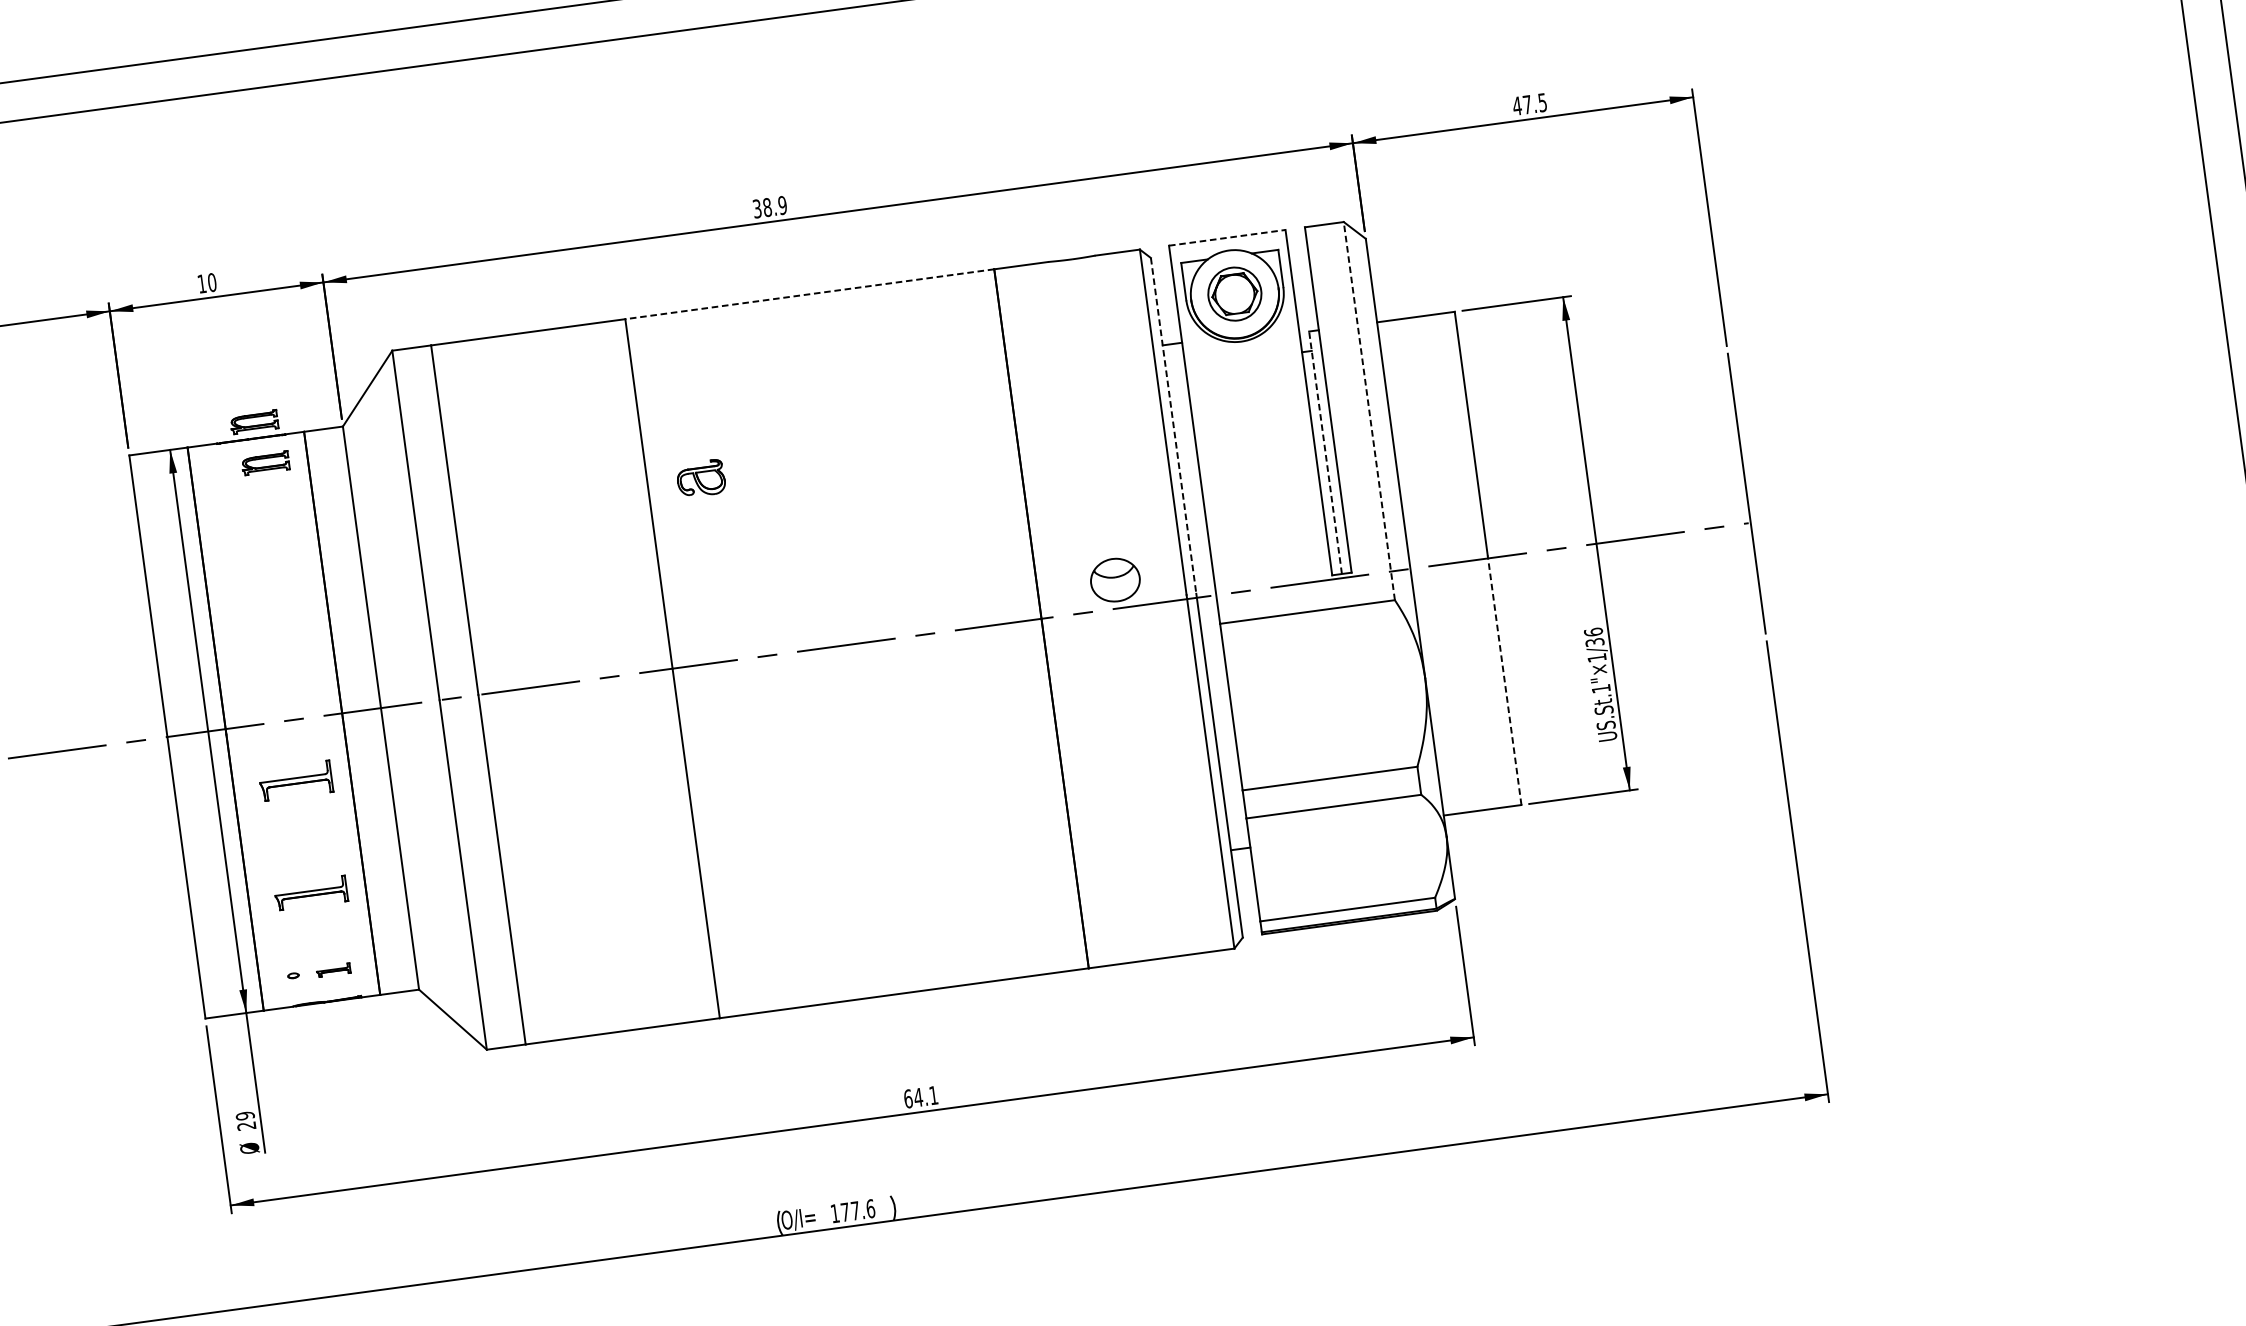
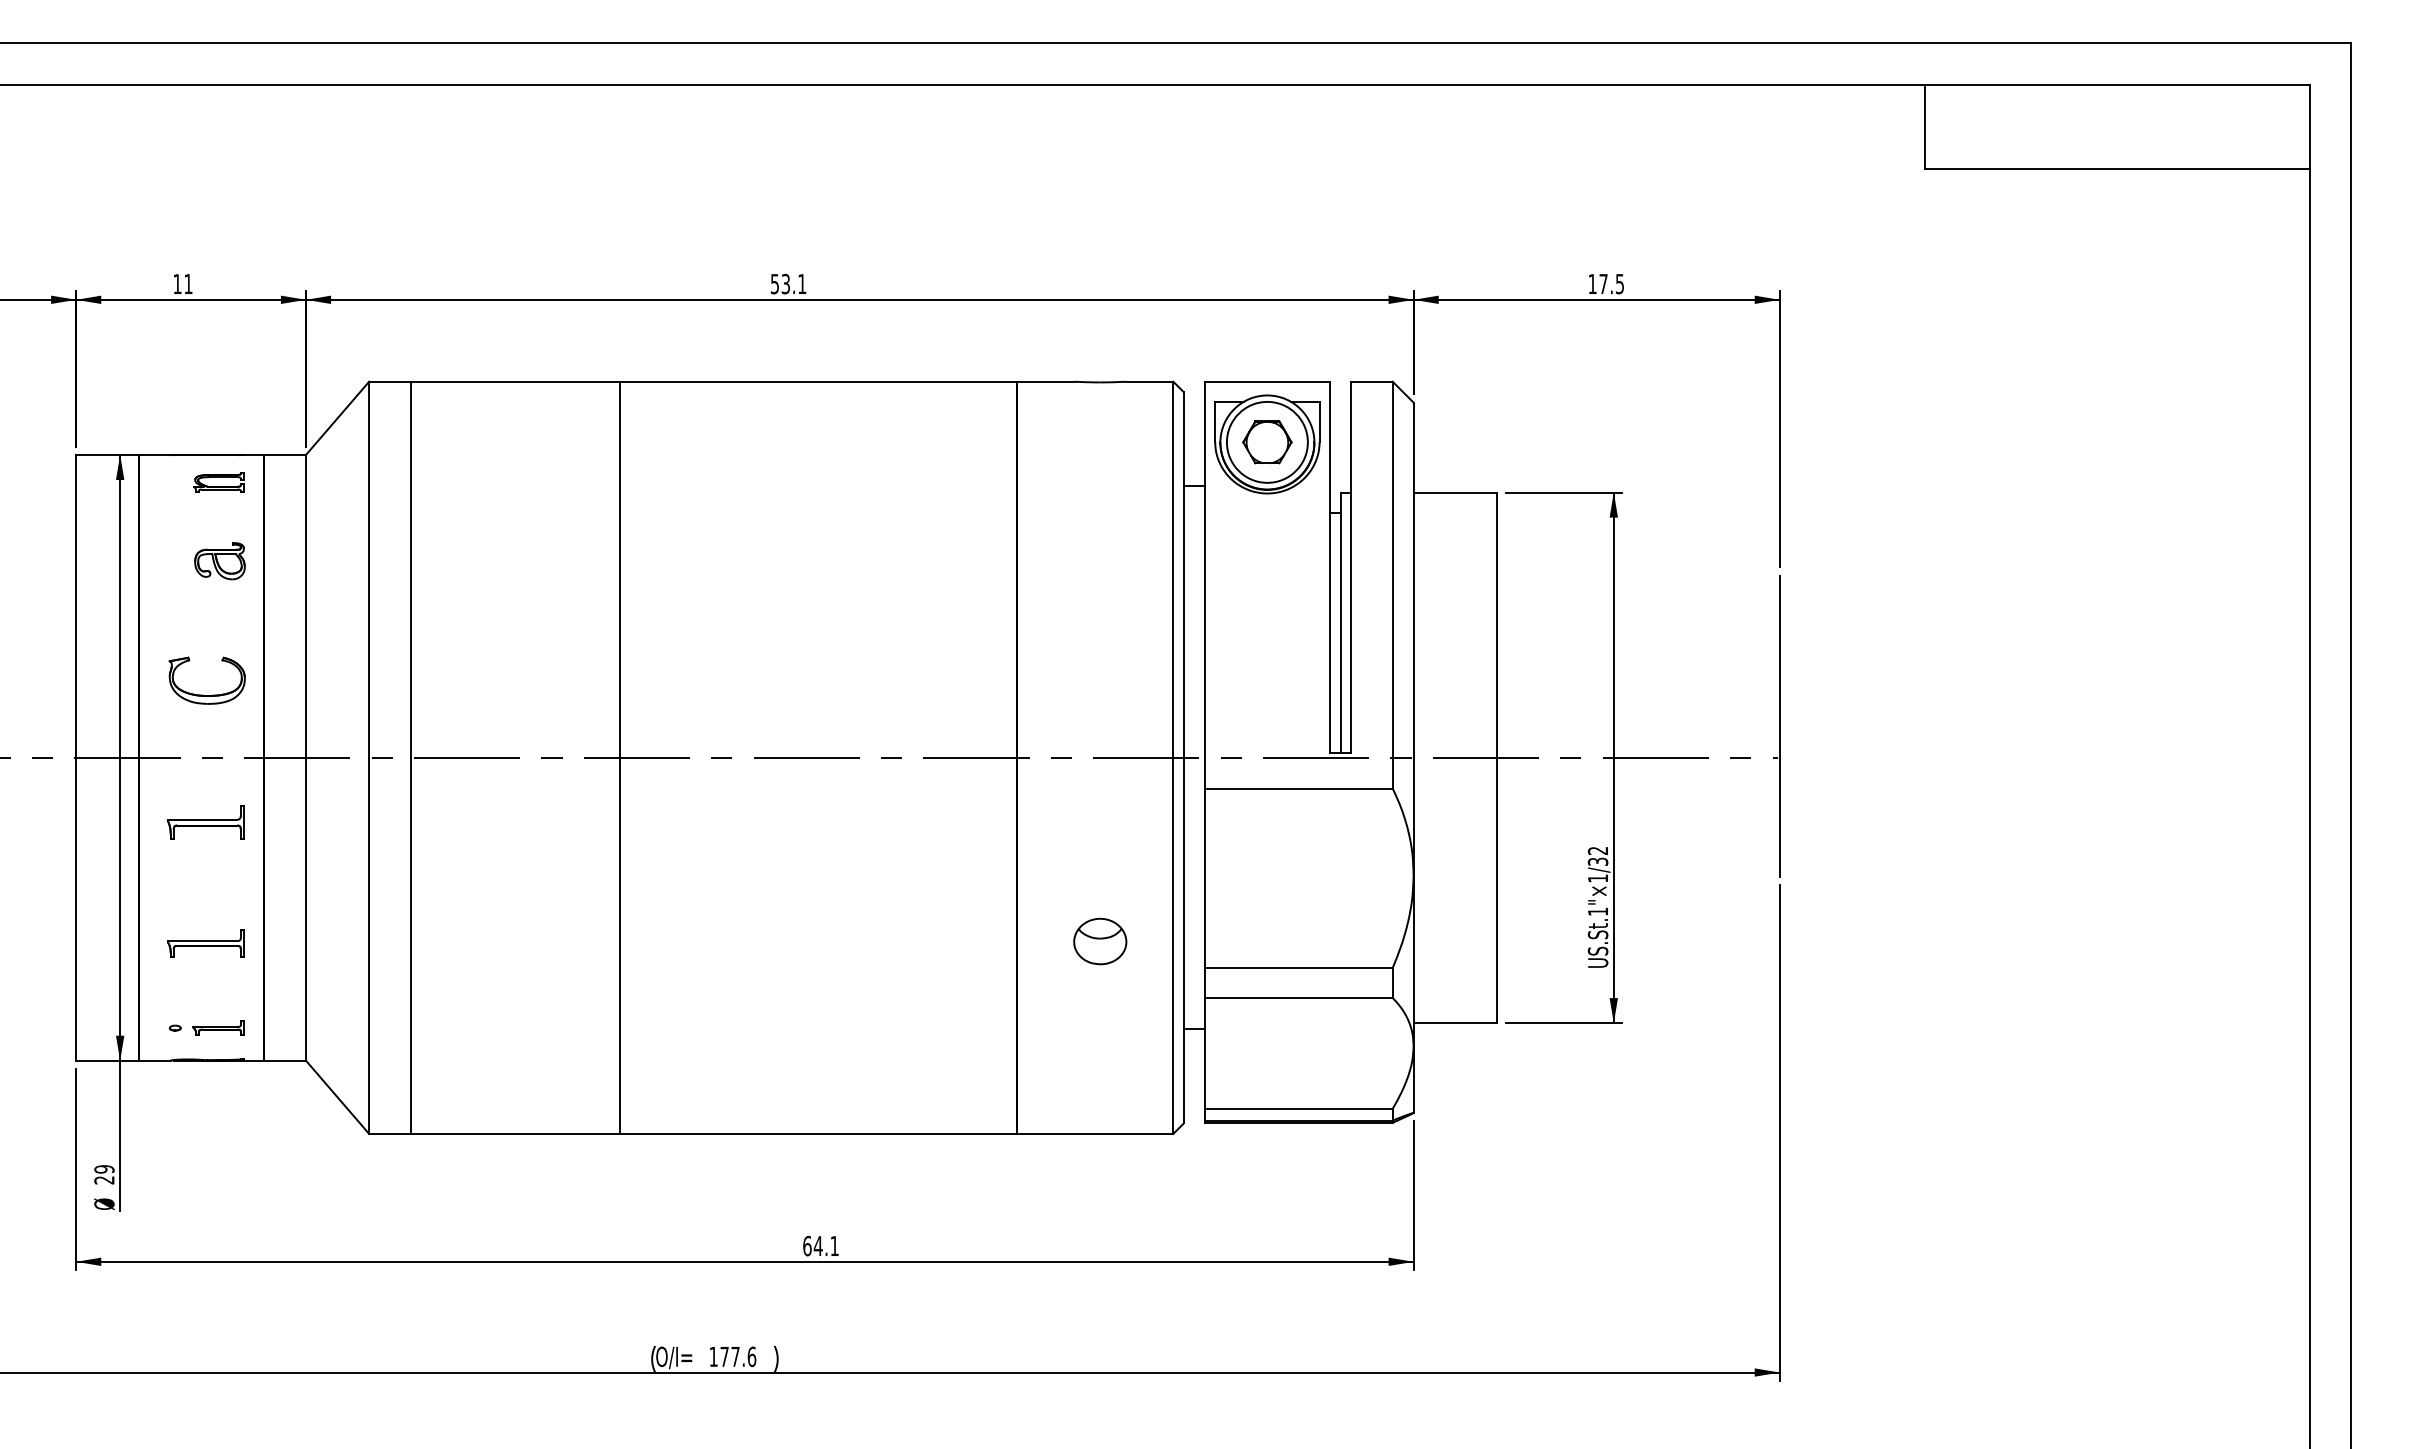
text: (1517, 105) -> (1592, 283), 47.5 -> 17.5
text: (769, 206) -> (788, 283), 38.9 -> 53.1
line: (1227, 237) -> (1267, 381), dashed -> solid
text: (212, 282) -> (188, 283), 10 -> 11
circle: (1233, 293) -> (1266, 441), size x1.43
line: (809, 294) -> (817, 381), dashed -> solid
line: (1369, 410) -> (1392, 584), dashed -> solid
part: (253, 422) -> (212, 437), removed
line: (1173, 425) -> (1183, 572), dashed -> solid
line: (1325, 452) -> (1340, 622), dashed -> solid
part: (700, 479) -> (219, 561), moved
part: (1115, 580) -> (1100, 941), moved
text: (1592, 631) -> (1597, 850), US.St.1"×1/36 -> US.St.1"×1/32
part: (277, 662) -> (203, 694), added
line: (1504, 679) -> (1497, 888), dashed -> solid
part: (333, 969) -> (218, 1027), size x1.43

